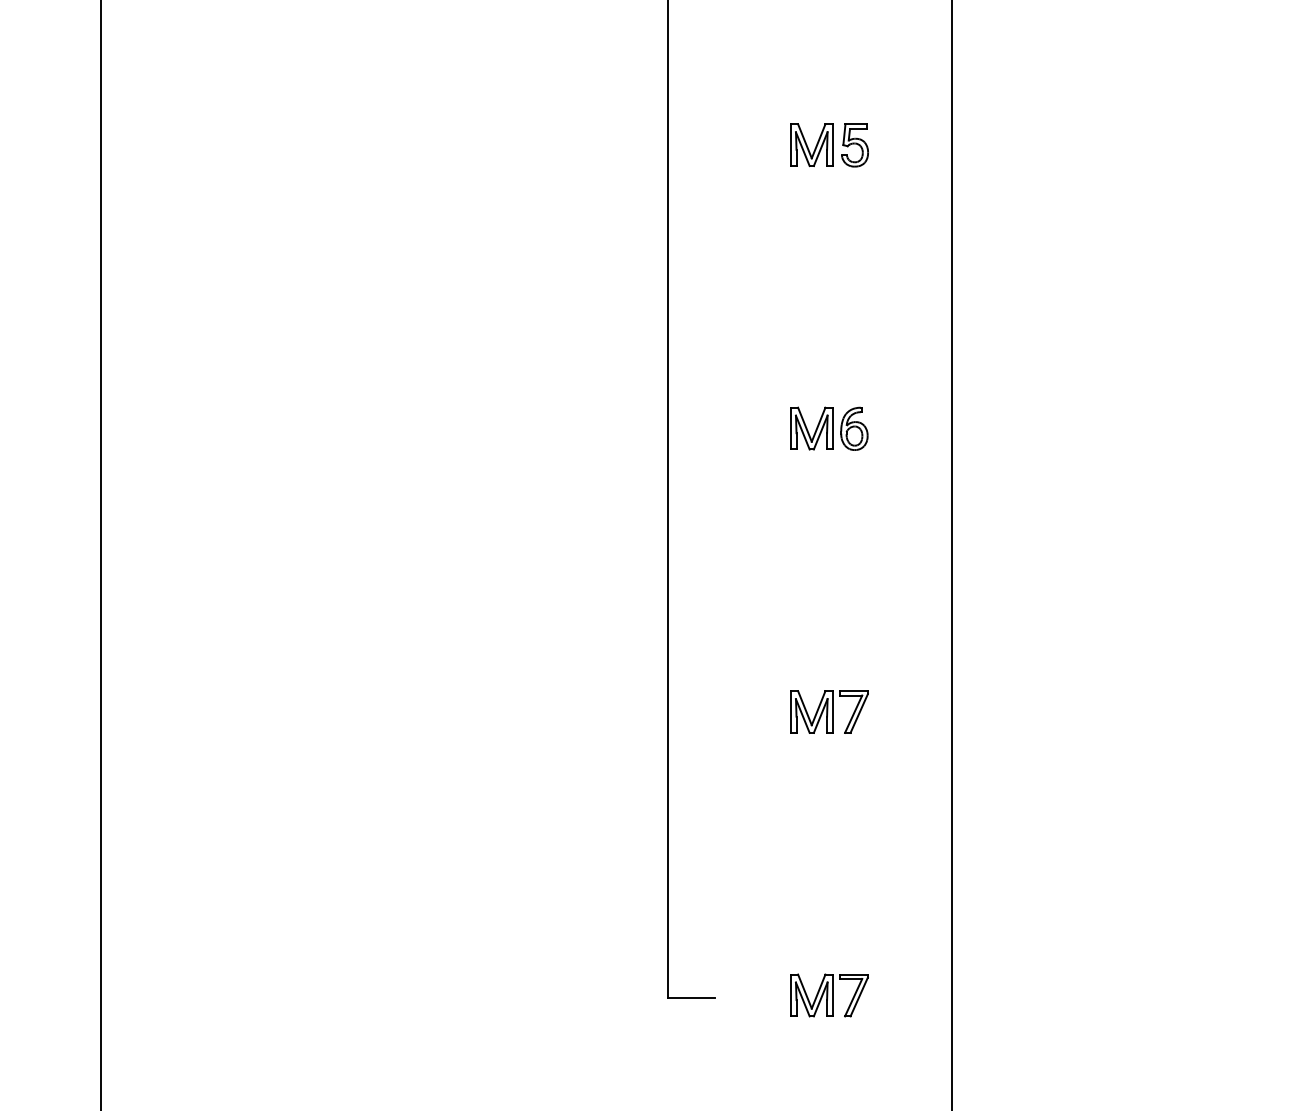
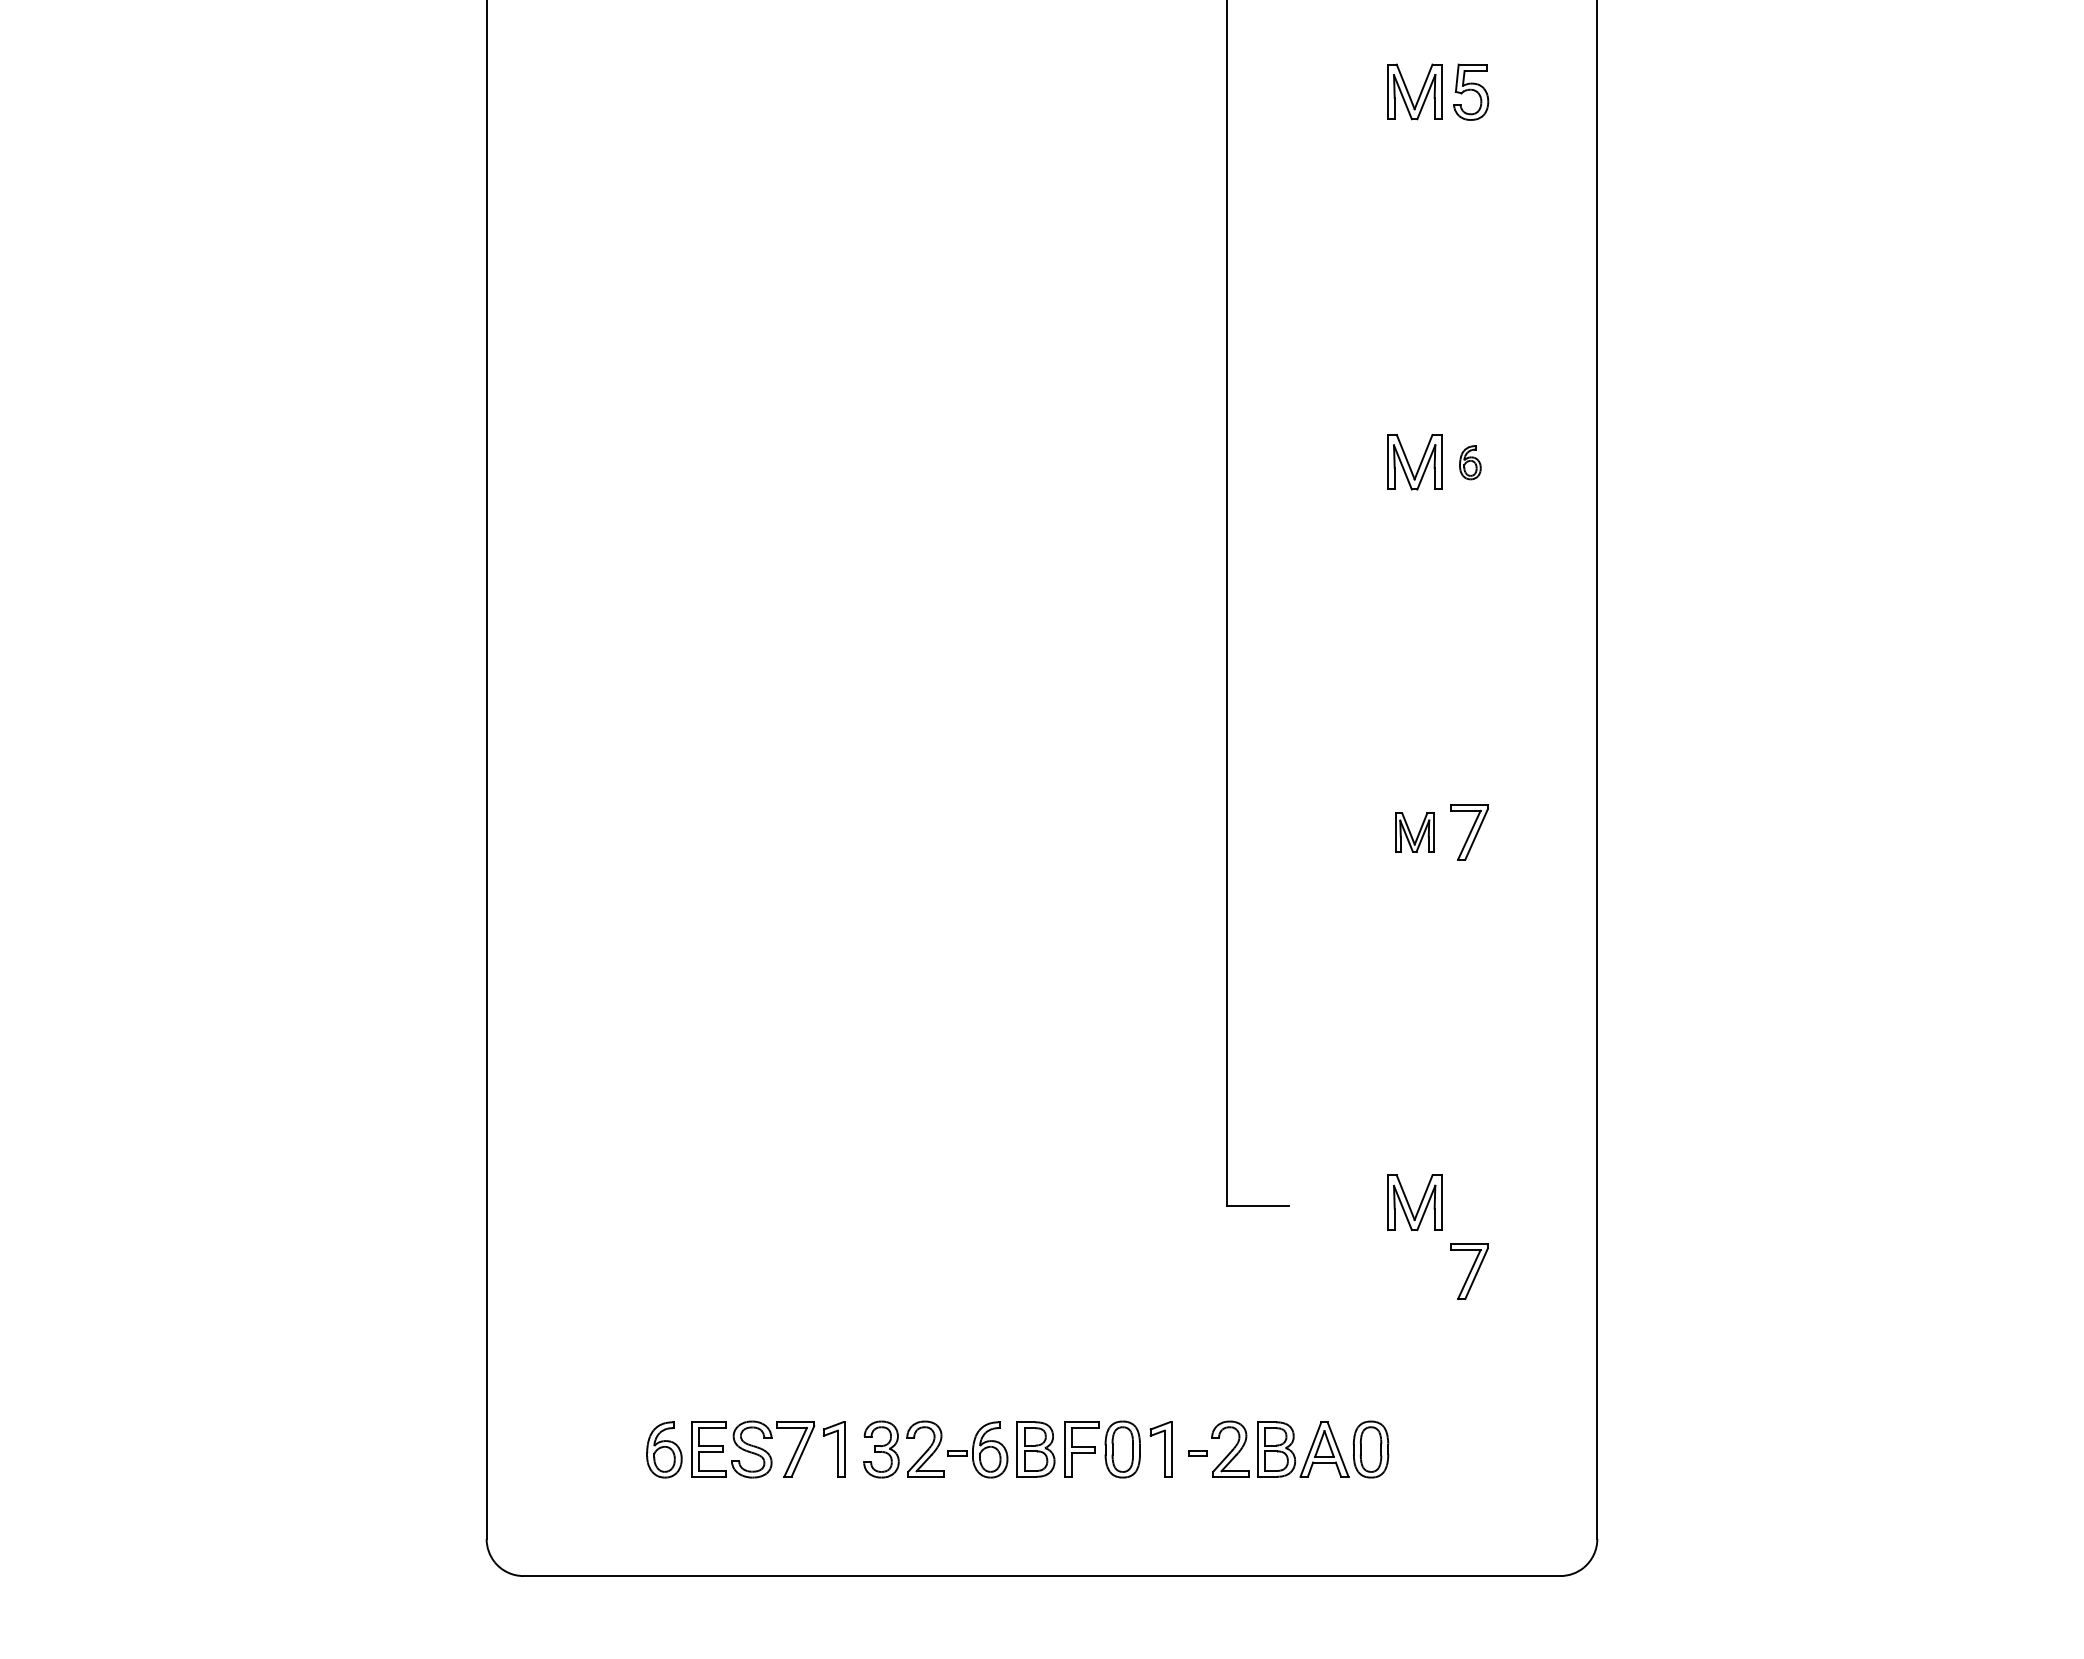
part: (854, 428) -> (1470, 462), size x0.6
part: (811, 712) -> (1414, 832), size x0.7
part: (853, 995) -> (1469, 1271), moved

